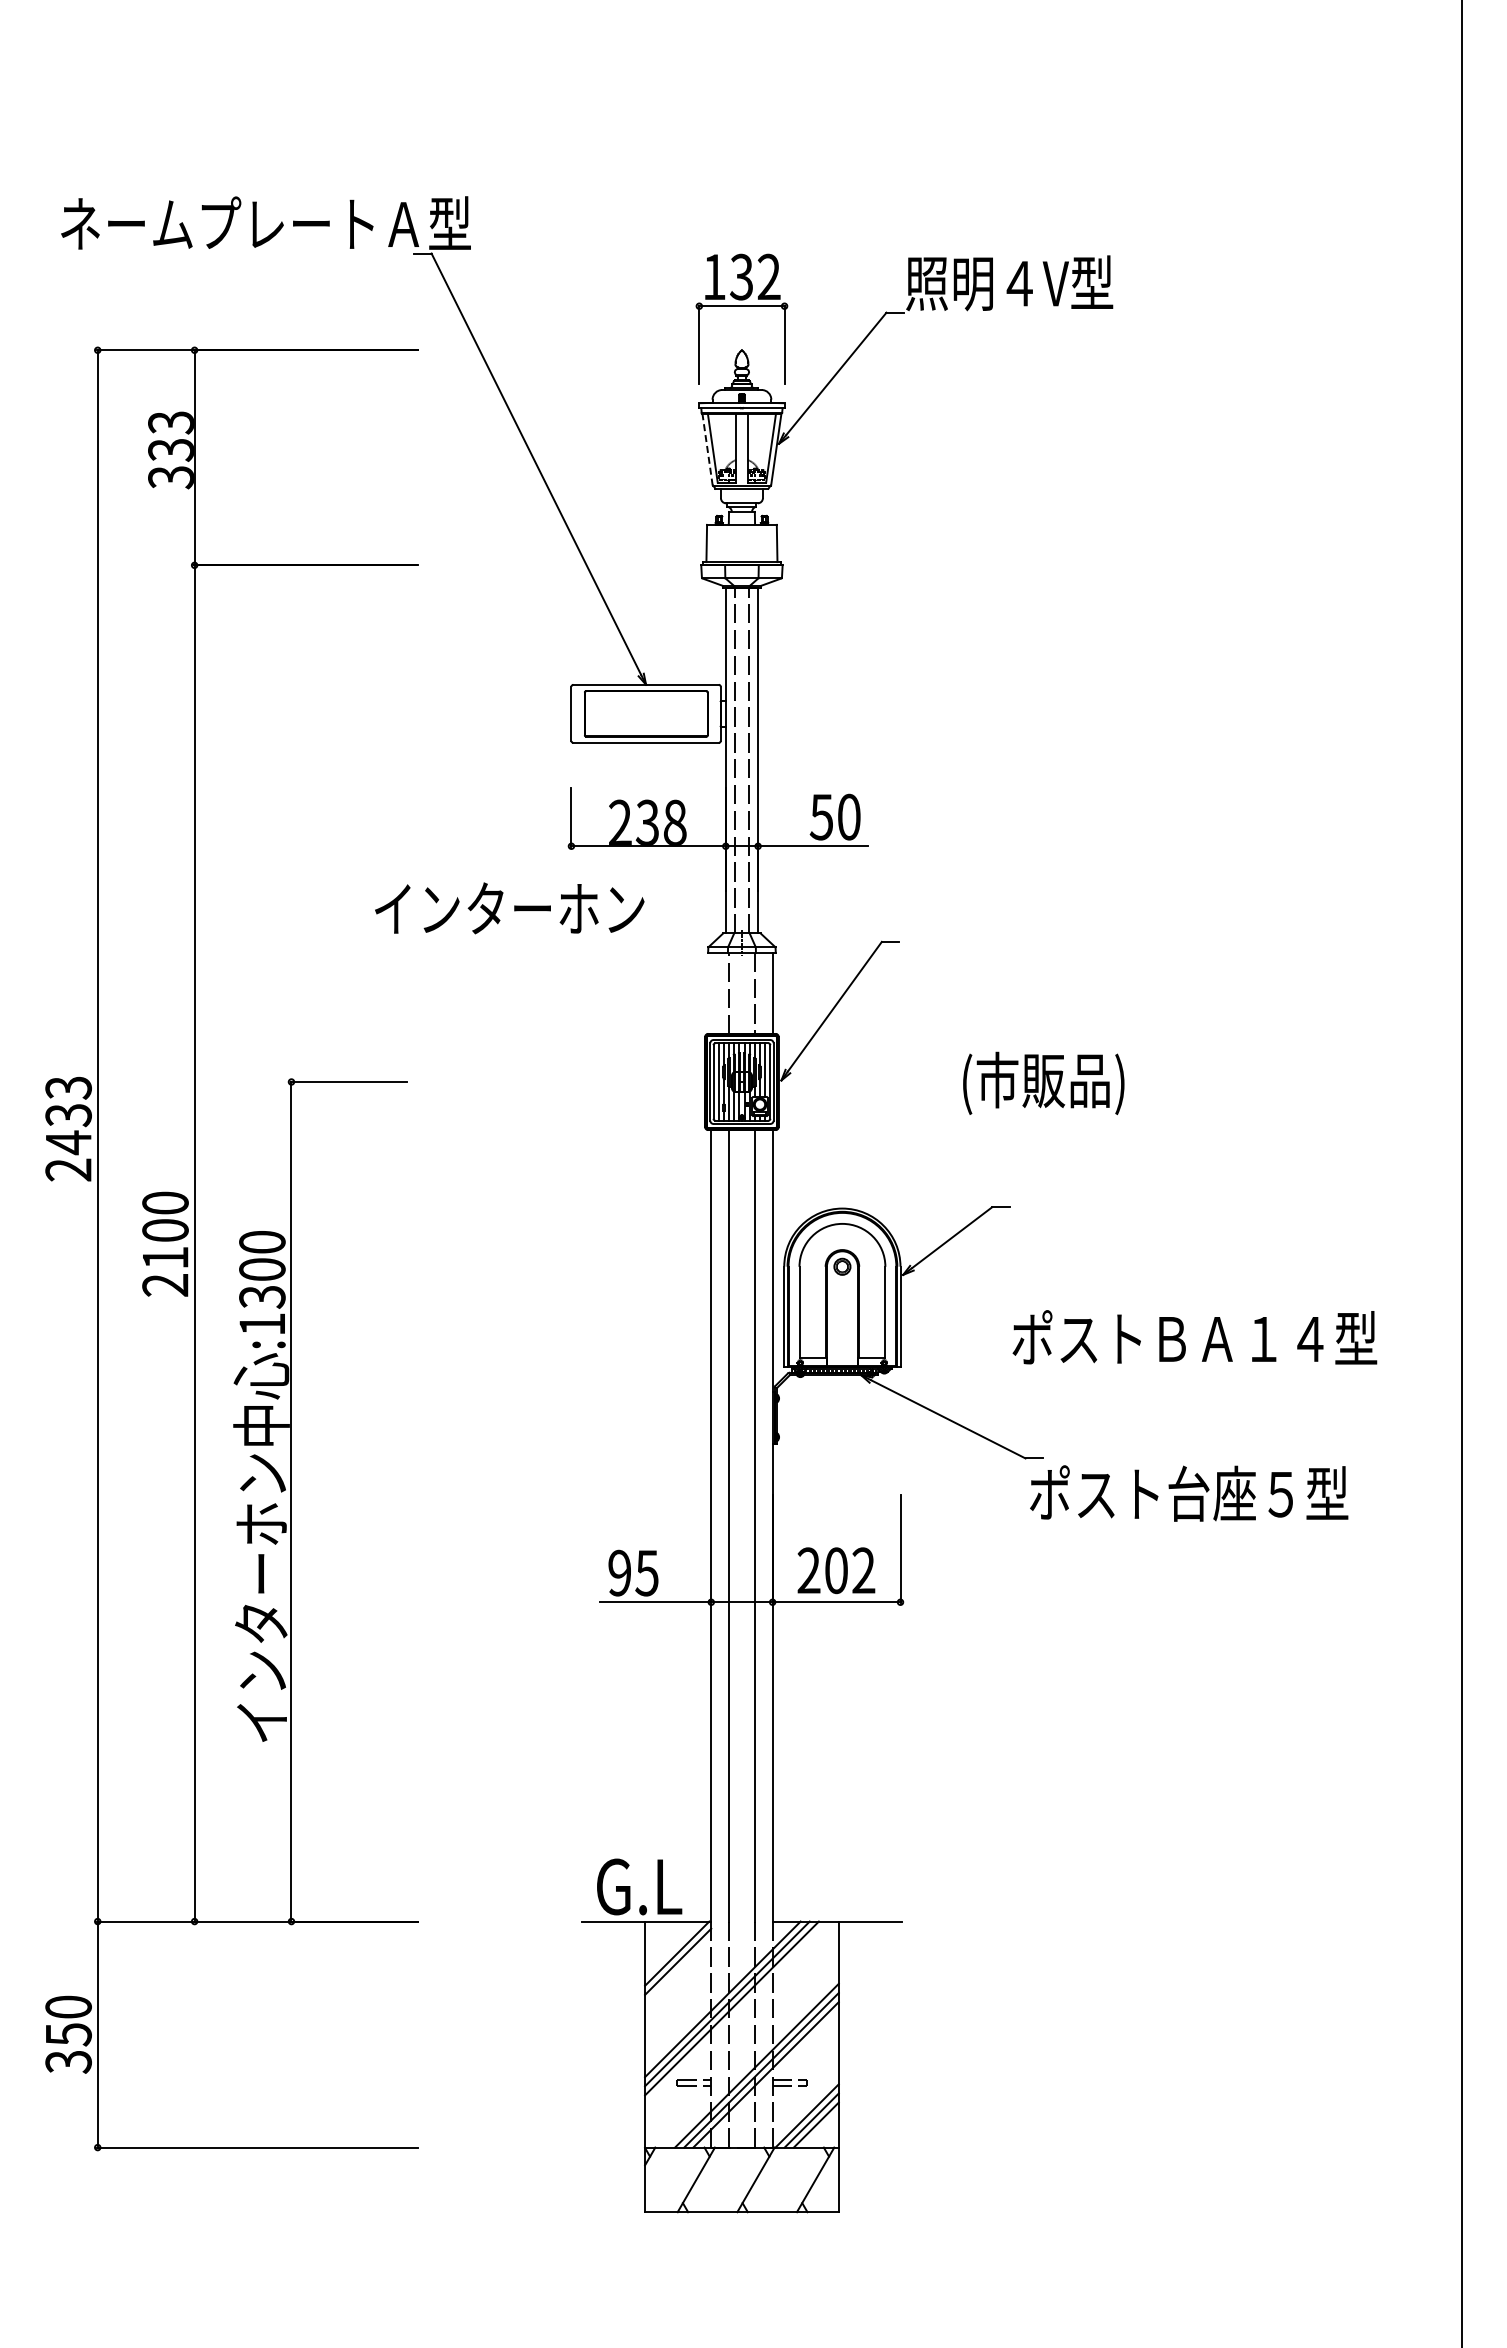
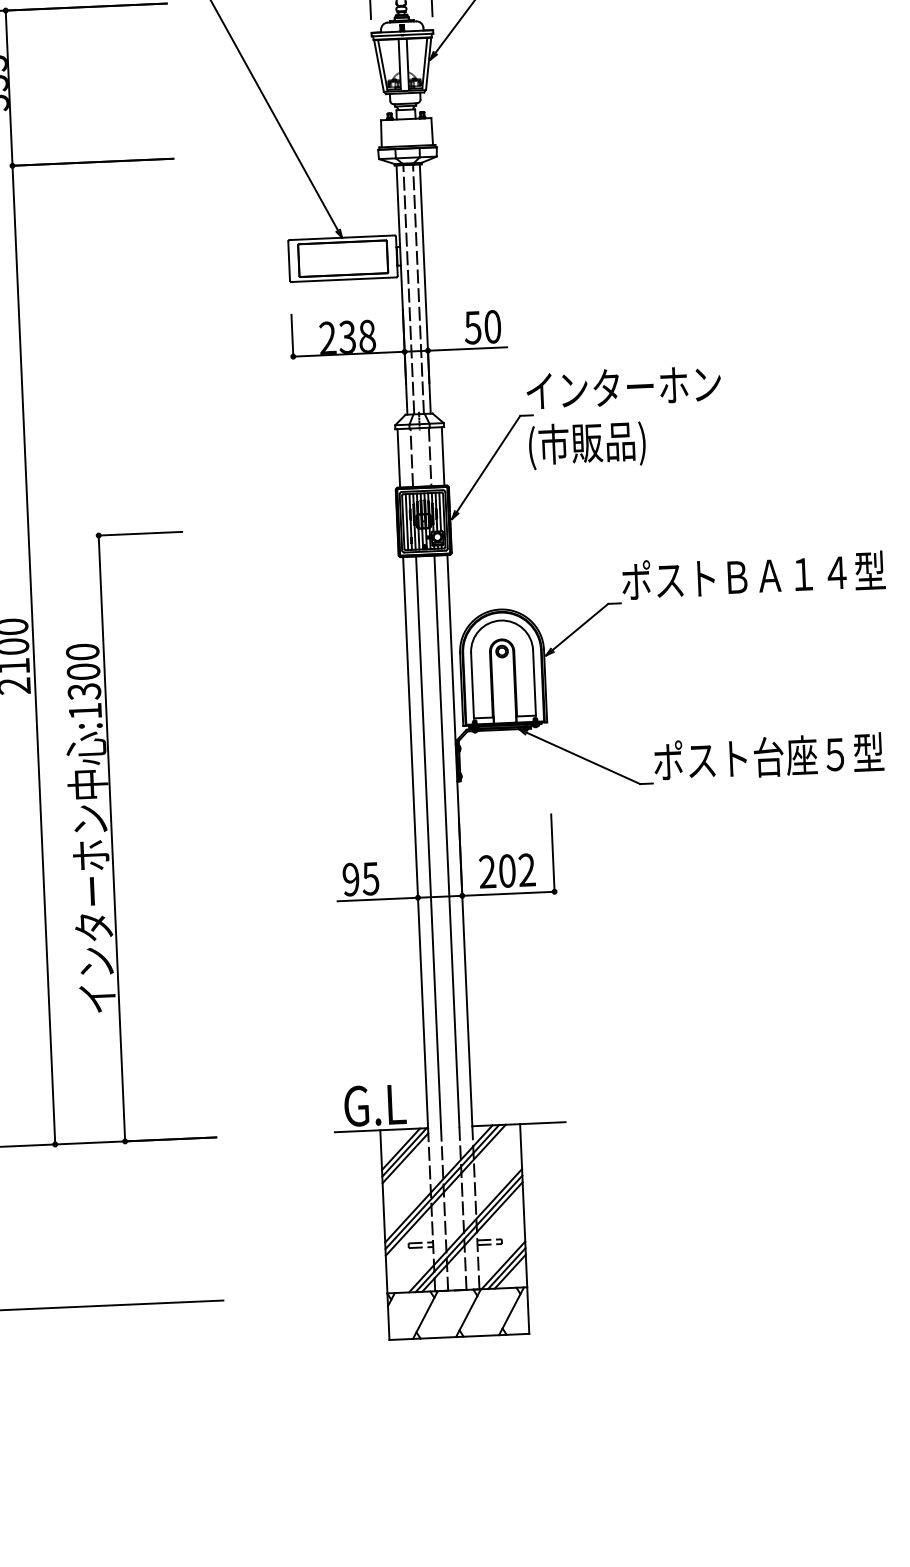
line: (707, 449) -> (378, 66), dashed -> solid
text: (509, 908) -> (623, 387), moved
line: (711, 992) -> (398, 457), added
text: (1043, 1082) -> (587, 444), moved
text: (1194, 1337) -> (753, 575), moved
text: (1189, 1493) -> (769, 756), moved
line: (672, 1948) -> (400, 1148), added

